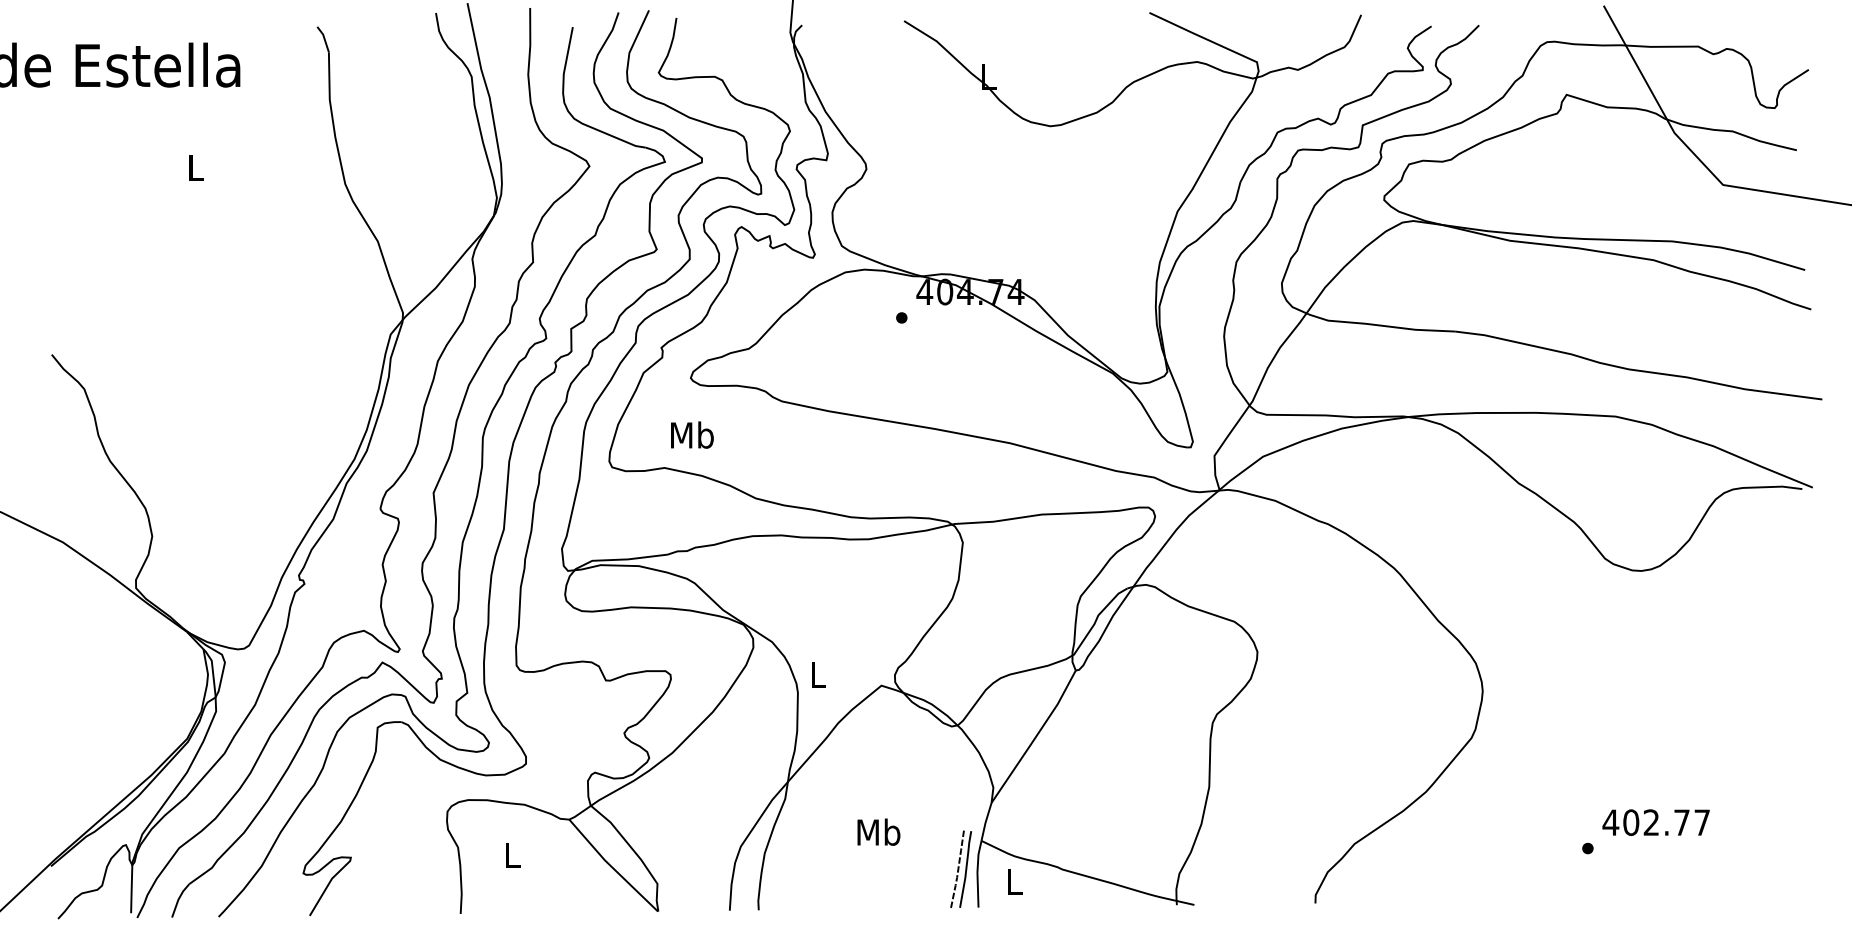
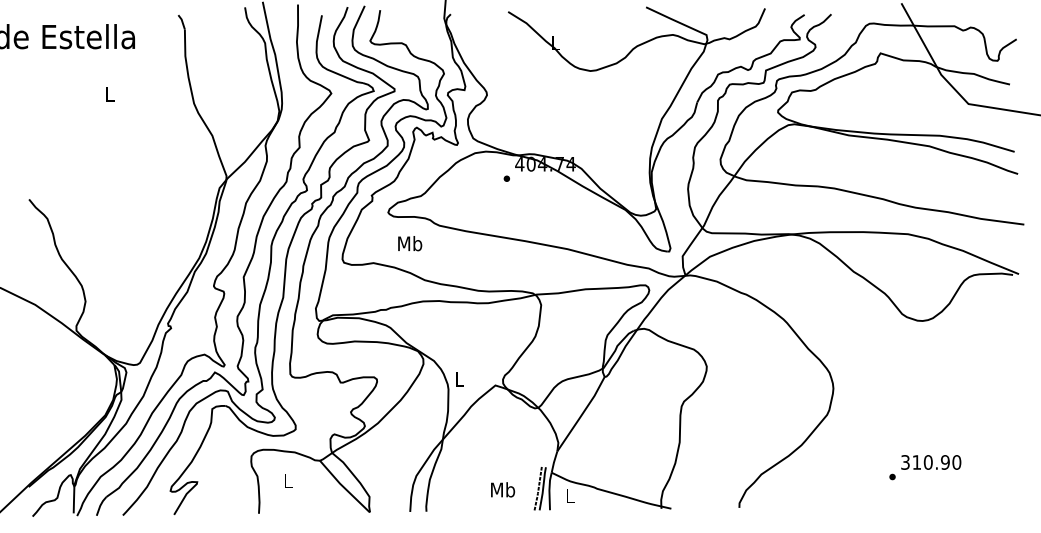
text: (692, 434) -> (410, 243), moved
text: (1655, 822) -> (930, 462), 402.77 -> 310.90
text: (879, 831) -> (503, 489), moved

